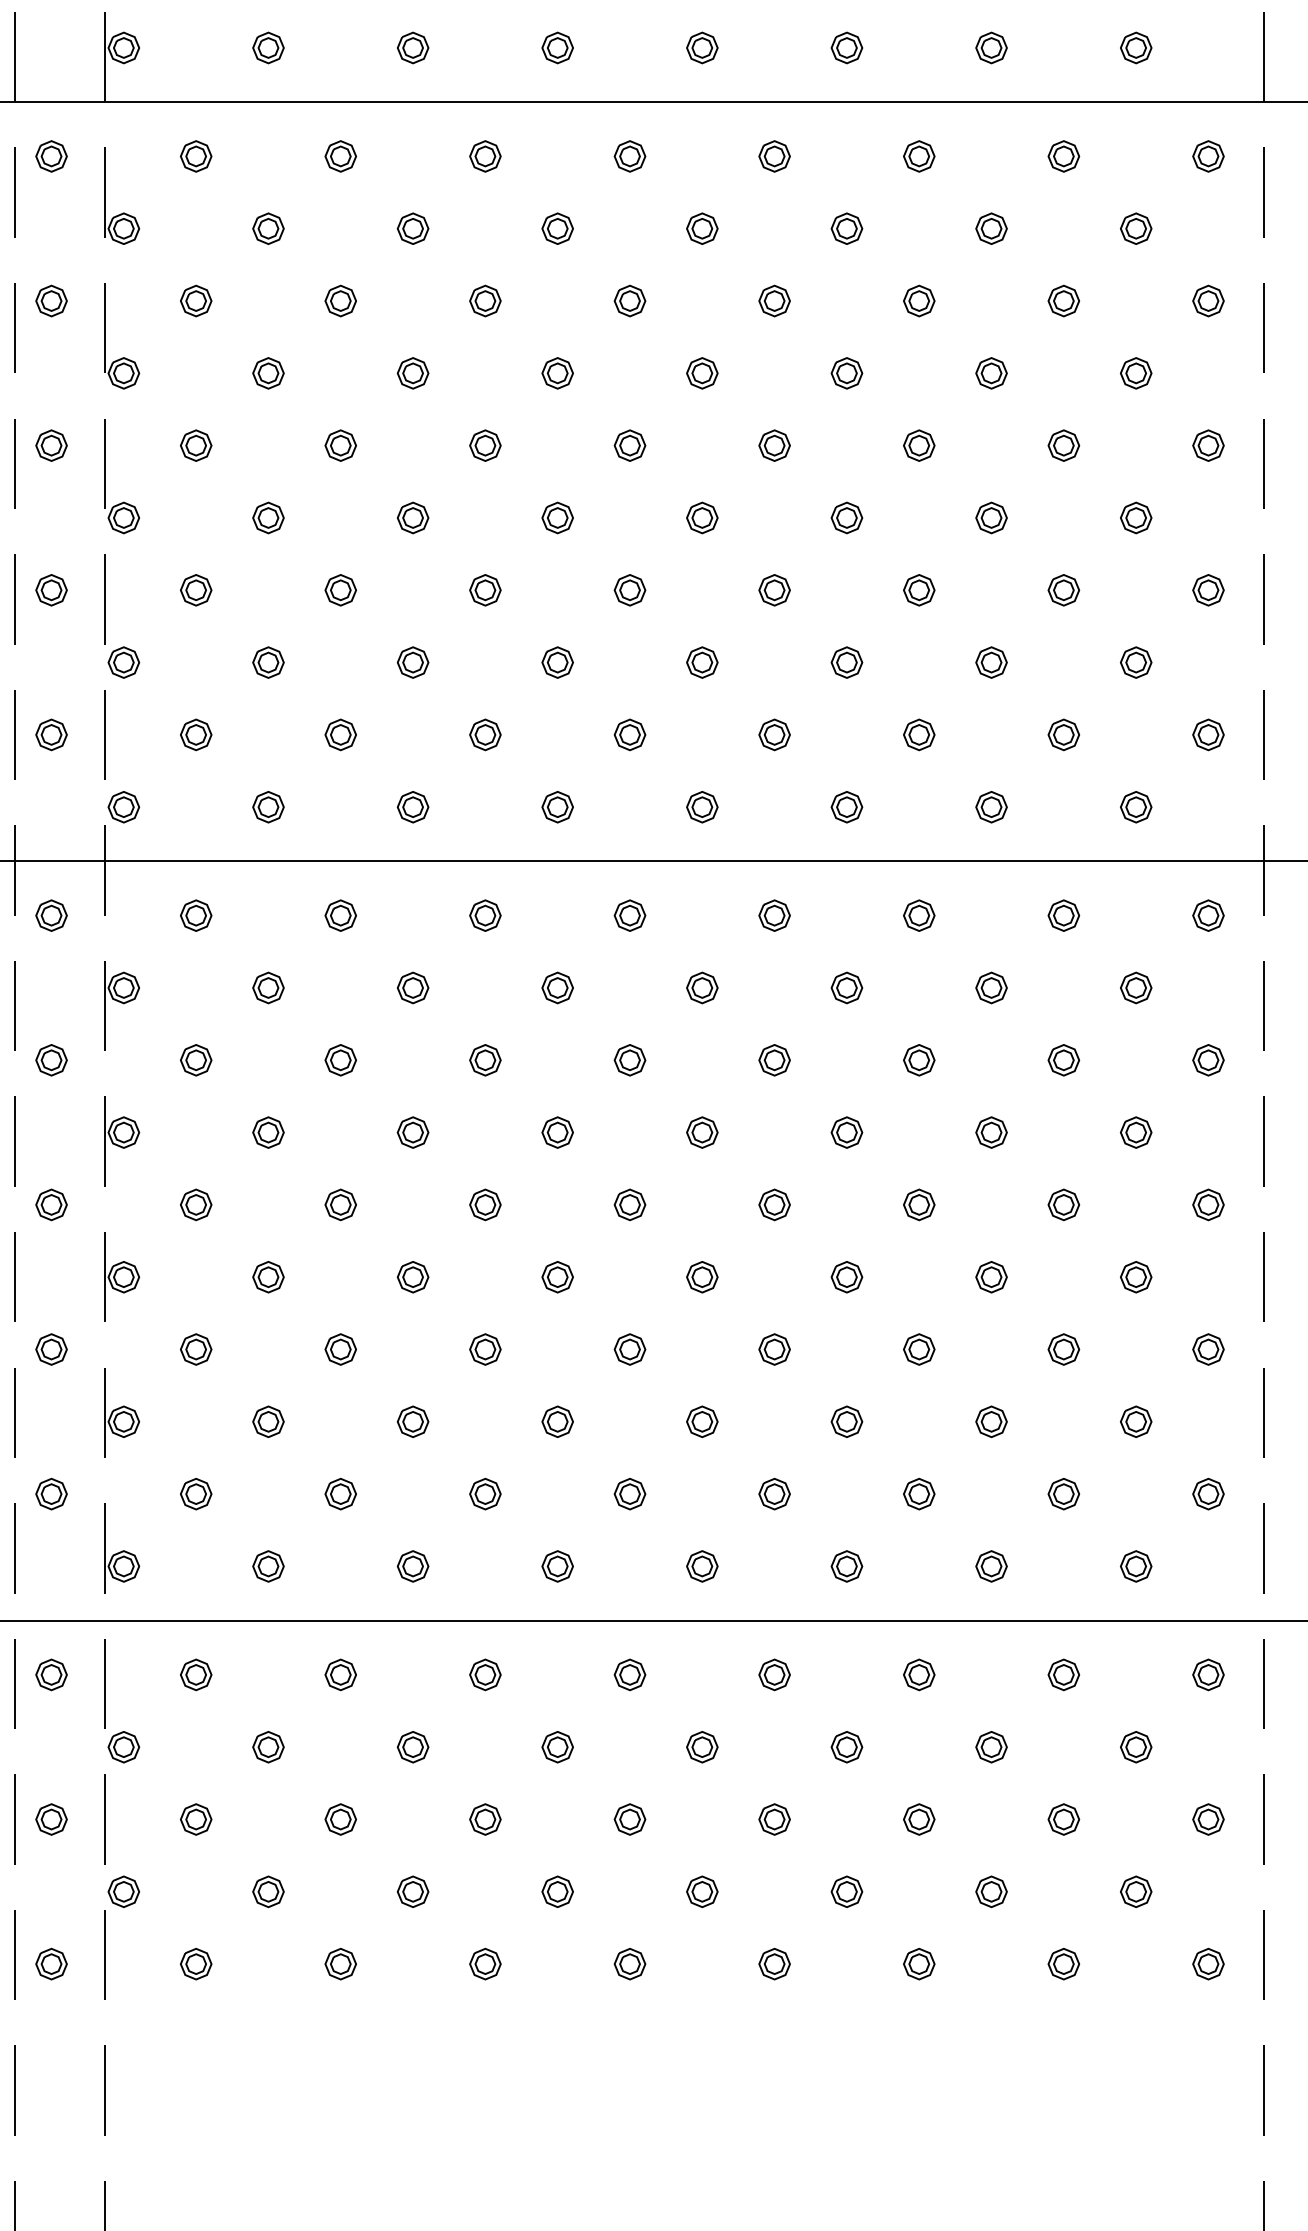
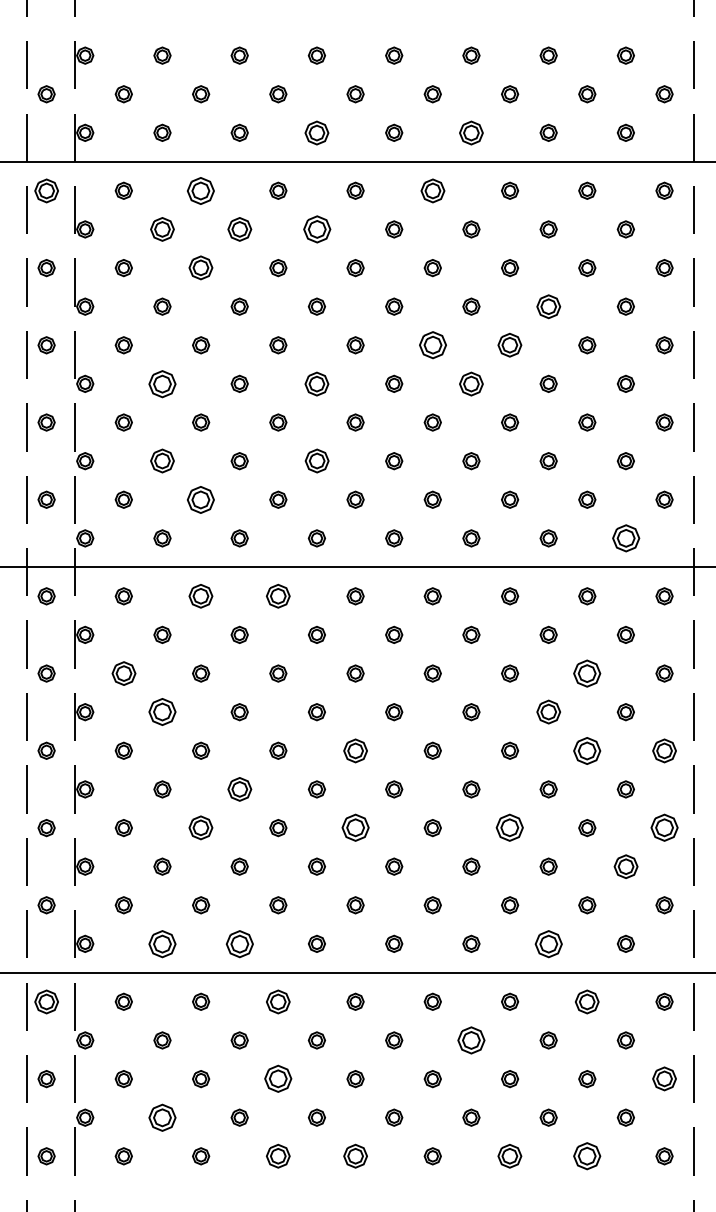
part: (556, 47) -> (316, 132), size x1.4
part: (847, 47) -> (471, 132), size x1.4
part: (51, 155) -> (46, 190), size x1.4
part: (341, 155) -> (201, 190), size x1.6
part: (774, 155) -> (432, 190), size x1.4
part: (268, 228) -> (162, 229), size x1.4
part: (412, 228) -> (239, 229), size x1.4
part: (556, 228) -> (316, 229), size x1.6
part: (341, 301) -> (201, 268), size x1.4
part: (991, 373) -> (548, 306), size x1.4
part: (774, 446) -> (432, 345), size x1.6
part: (920, 446) -> (510, 345), size x1.4
part: (268, 517) -> (162, 383), size x1.6
part: (556, 517) -> (316, 383), size x1.4
part: (847, 517) -> (471, 383), size x1.4
part: (268, 663) -> (162, 461), size x1.4
part: (556, 663) -> (316, 461), size x1.4
part: (341, 734) -> (201, 499), size x1.6
part: (1135, 807) -> (625, 538), size x1.6
part: (341, 915) -> (201, 596), size x1.4
part: (485, 915) -> (278, 596), size x1.4
part: (195, 1060) -> (123, 673), size x1.4
part: (1064, 1060) -> (587, 673), size x1.6
part: (268, 1133) -> (162, 712), size x1.6
part: (991, 1133) -> (548, 712), size x1.4
part: (629, 1204) -> (355, 750), size x1.4
part: (1064, 1204) -> (587, 750), size x1.6
part: (1208, 1204) -> (664, 750), size x1.4
part: (412, 1277) -> (239, 789), size x1.4
part: (341, 1350) -> (201, 828), size x1.4
part: (629, 1350) -> (355, 828), size x1.6
part: (920, 1350) -> (510, 828), size x1.6
part: (1208, 1350) -> (664, 828), size x1.6
part: (1135, 1421) -> (625, 866), size x1.4
part: (268, 1565) -> (162, 943), size x1.6
part: (412, 1565) -> (239, 943), size x1.6
part: (991, 1565) -> (548, 943), size x1.6
part: (51, 1674) -> (46, 1001), size x1.4
part: (485, 1674) -> (278, 1001), size x1.4
part: (1064, 1674) -> (587, 1001), size x1.4
part: (847, 1747) -> (471, 1040), size x1.6
part: (485, 1820) -> (278, 1079), size x1.6
part: (1208, 1820) -> (664, 1079), size x1.4
part: (268, 1891) -> (162, 1117), size x1.6
part: (485, 1964) -> (278, 1156), size x1.4
part: (629, 1964) -> (355, 1156), size x1.4
part: (920, 1964) -> (510, 1156), size x1.4
part: (1064, 1964) -> (587, 1156), size x1.6

